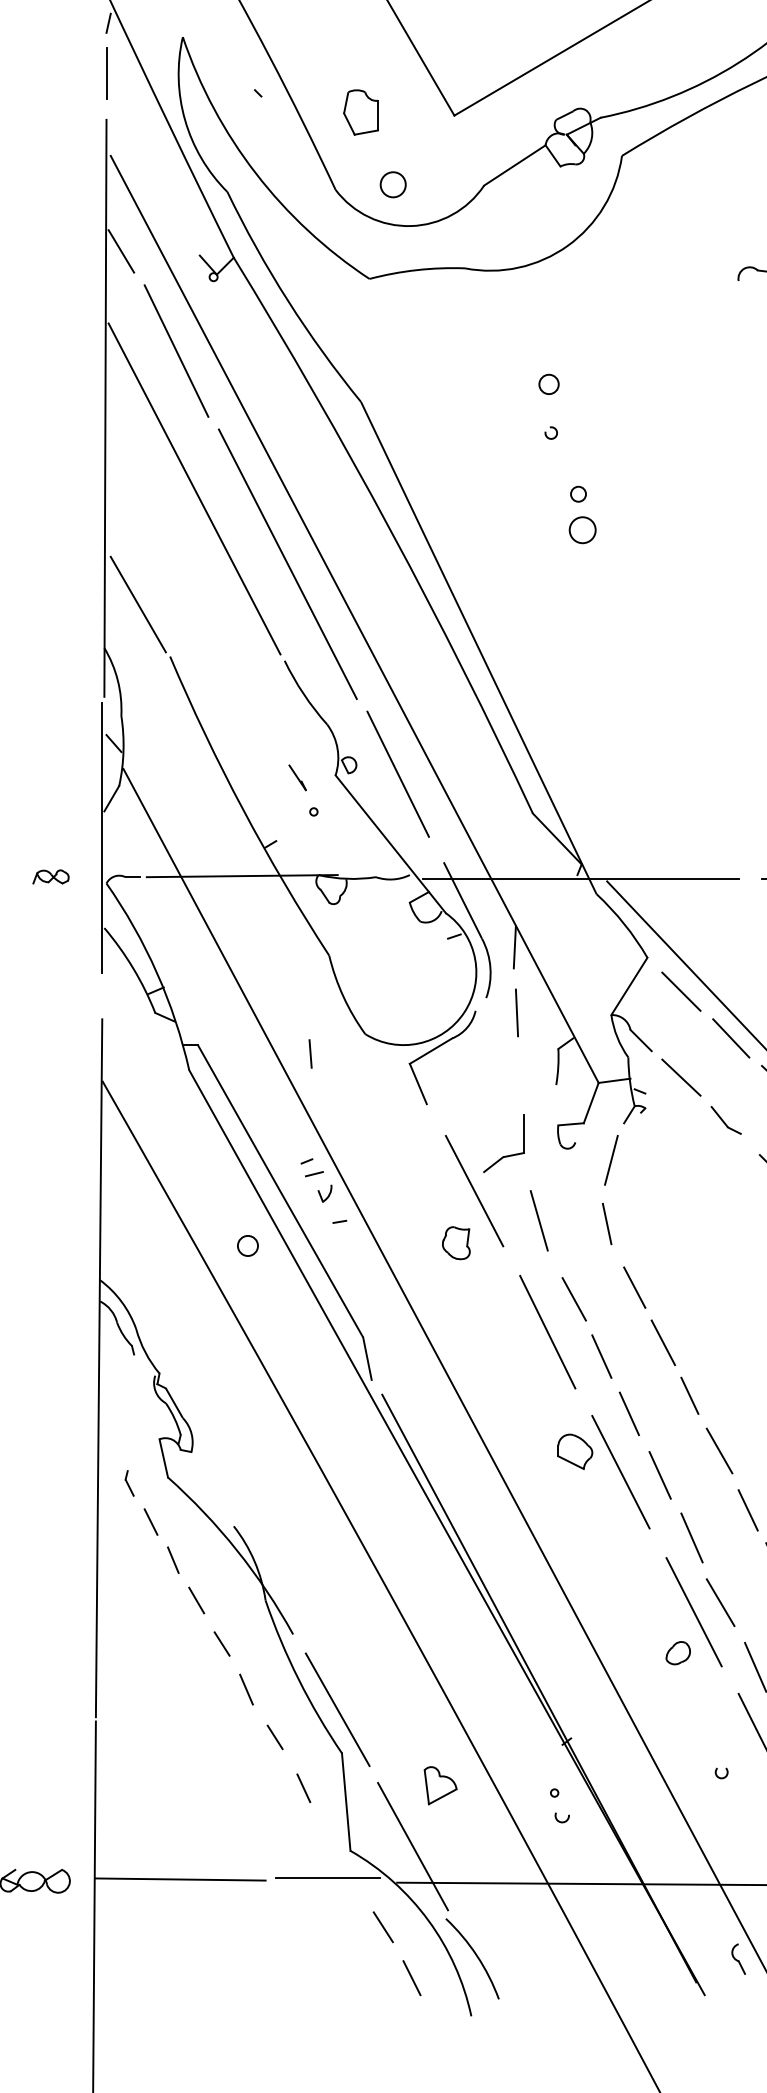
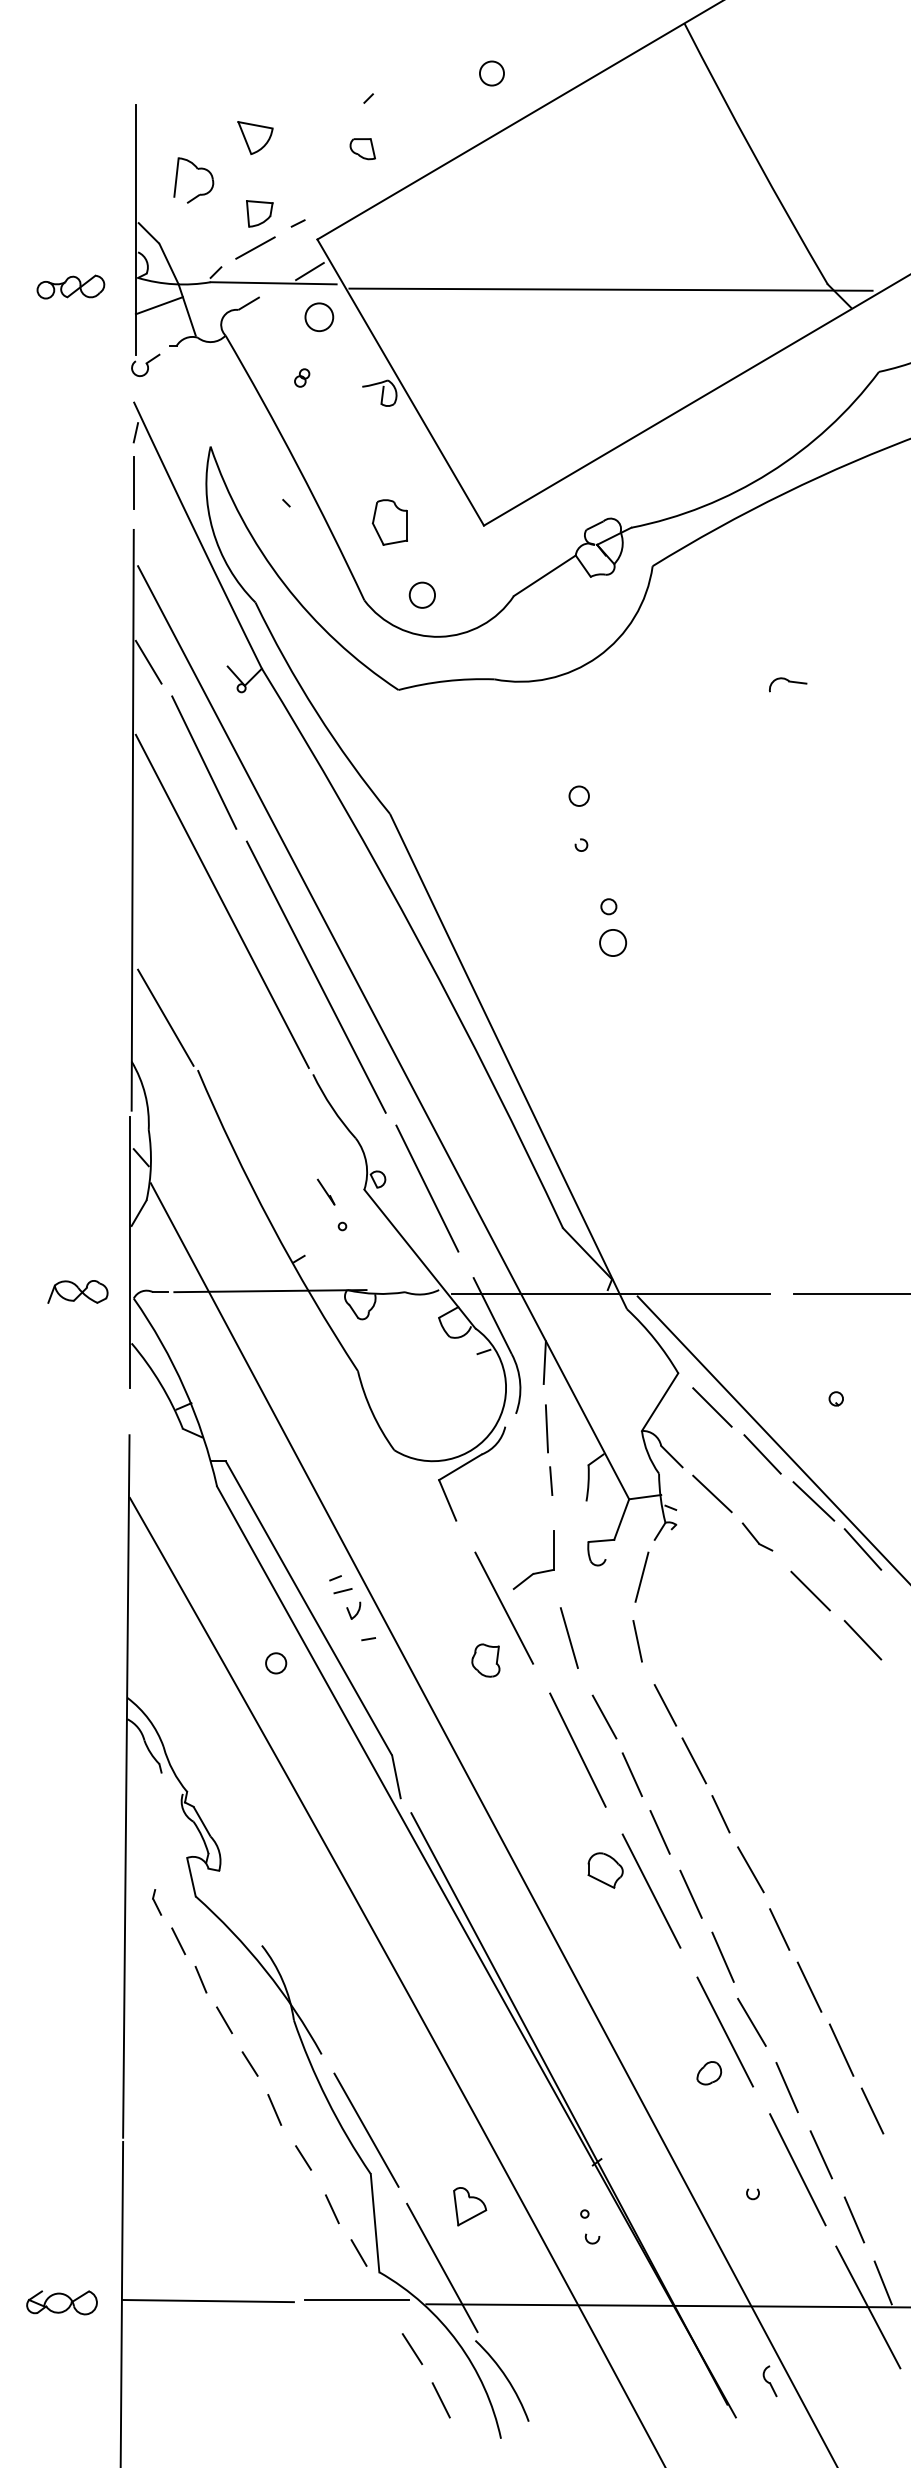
part: (50, 876) -> (77, 1291), size x1.67
line: (310, 1053) -> (551, 1480), moved
line: (329, 1831) -> (358, 2252), added

